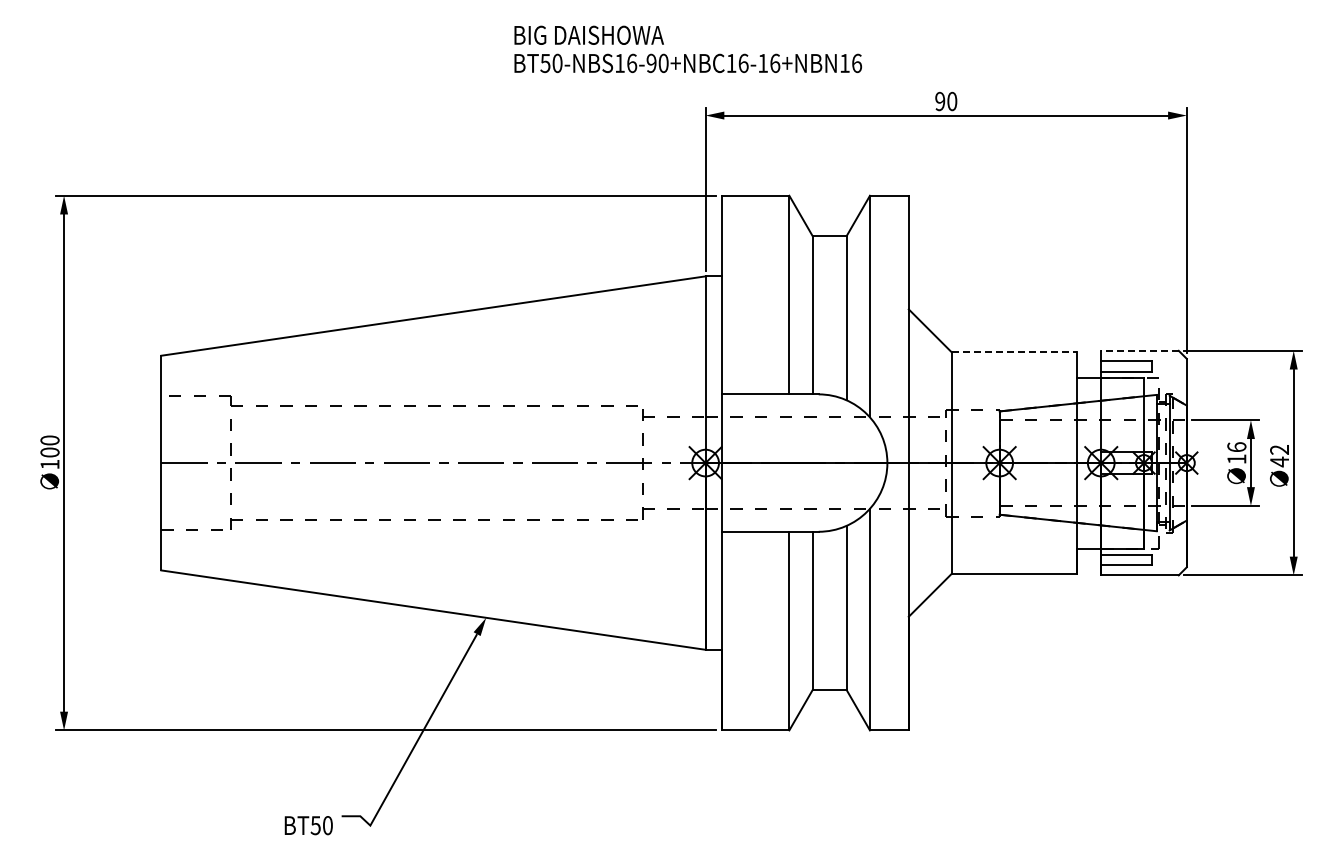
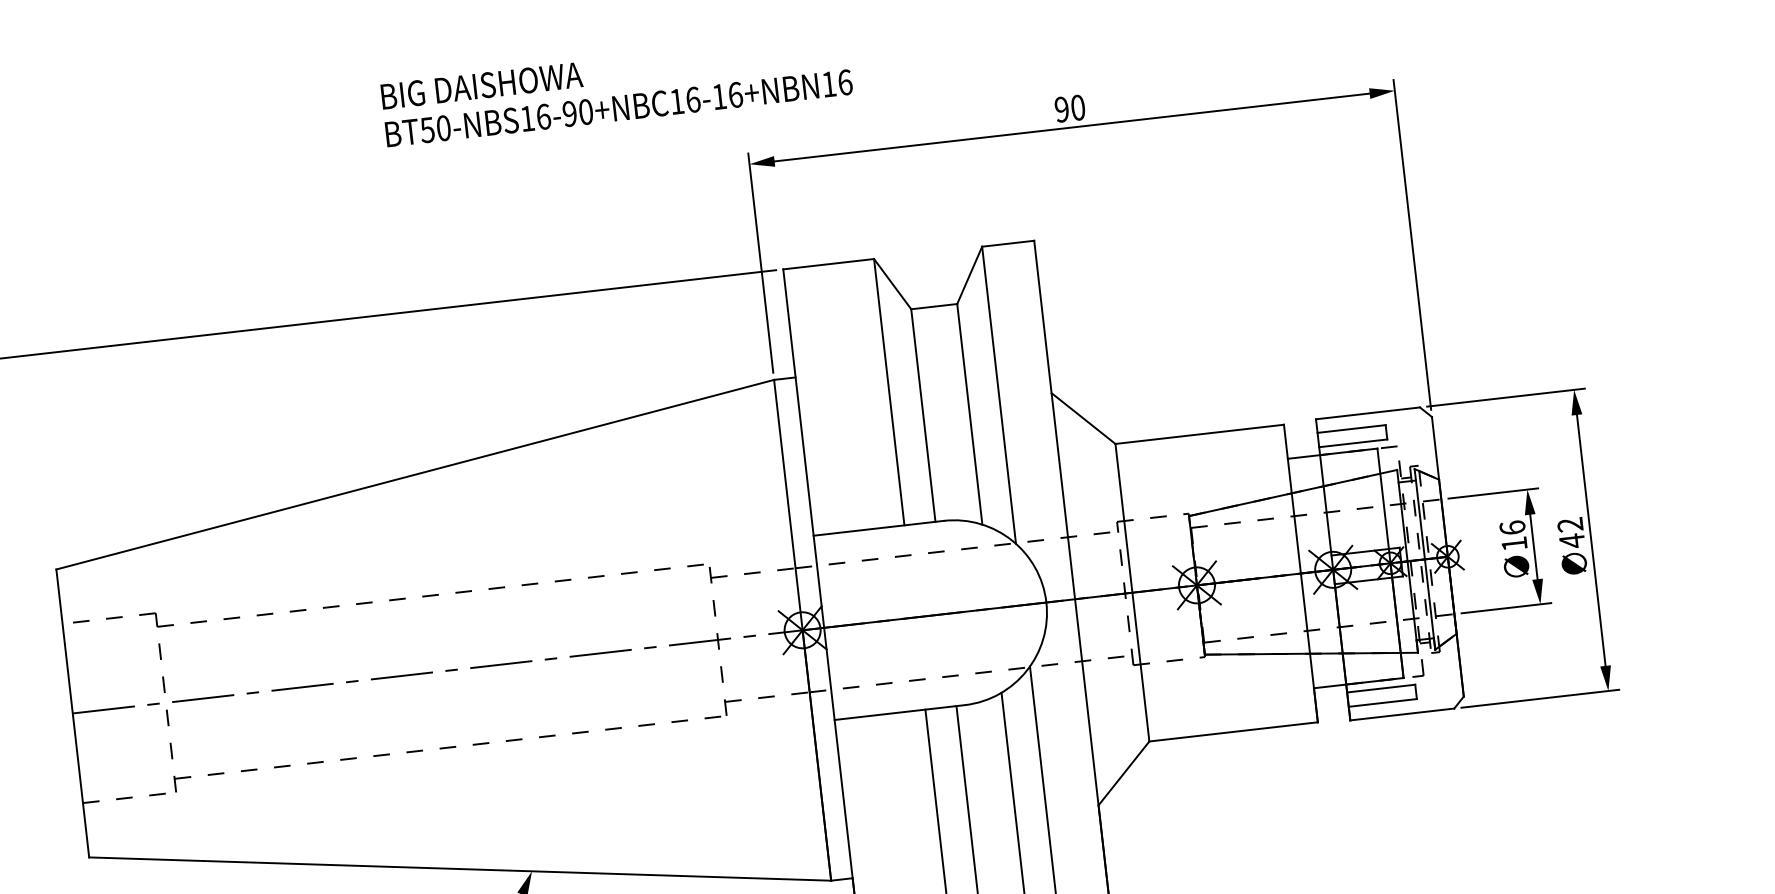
text: (687, 49) -> (615, 89), moved
line: (1140, 350) -> (1368, 412), dashed -> solid
line: (1014, 352) -> (1199, 434), dashed -> solid

